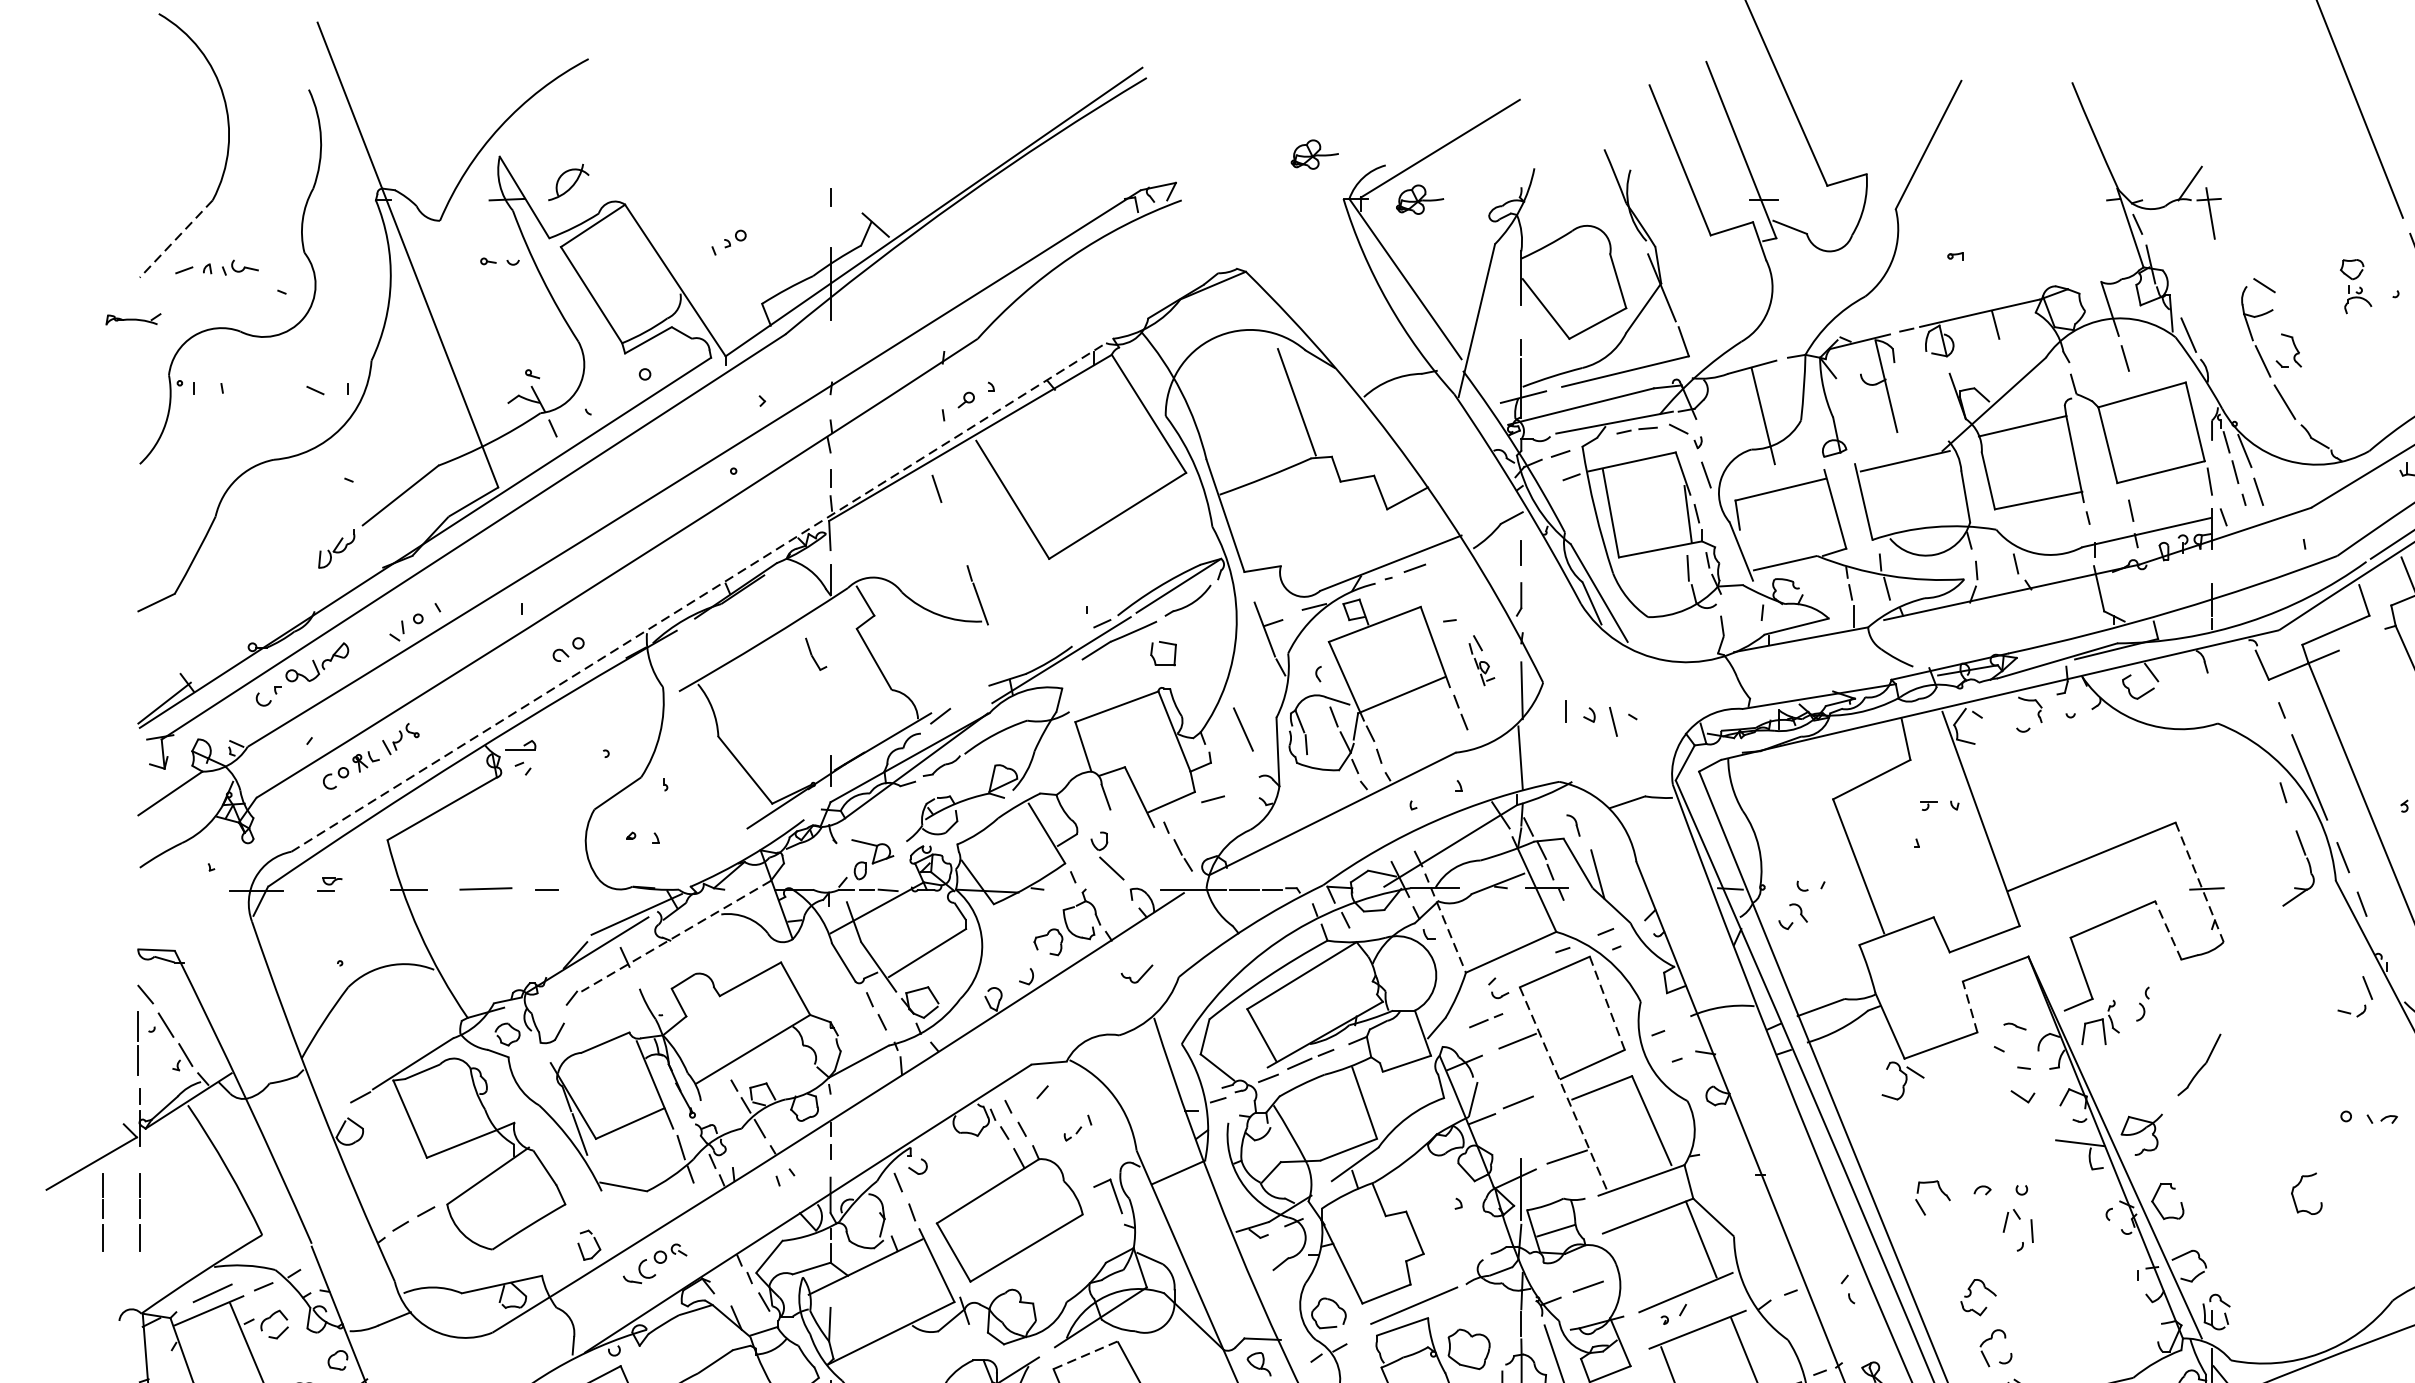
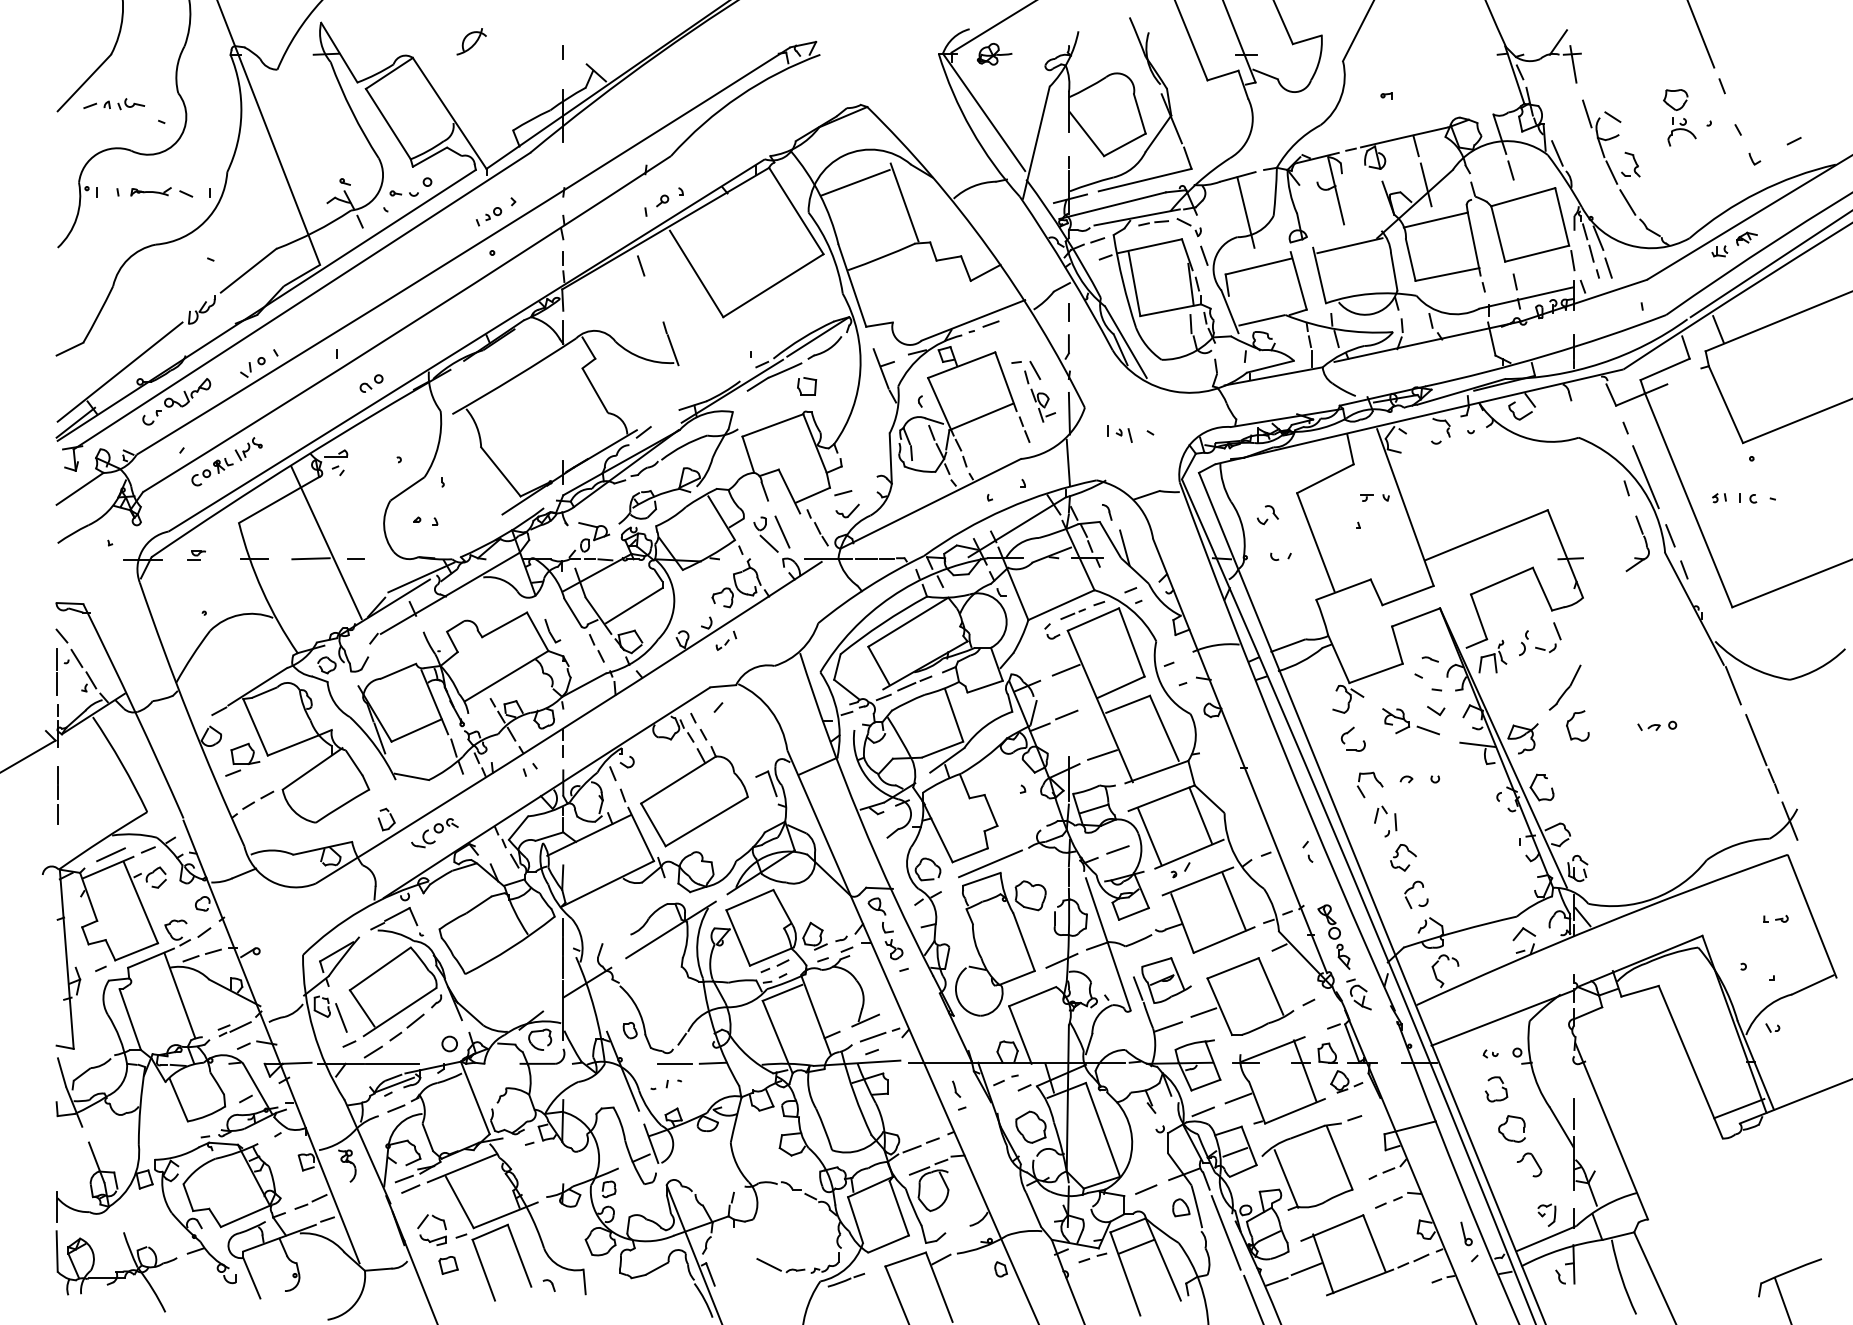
part: (1314, 154) -> (917, 21), removed
part: (568, 182) -> (471, 41), moved
line: (176, 239) -> (84, 83), dashed -> solid
part: (728, 242) -> (488, 216), moved
part: (498, 261) -> (403, 193), moved
line: (2229, 280) -> (1587, 113), added
part: (2355, 286) -> (1679, 117), size x1.43
part: (132, 318) -> (150, 191), moved
line: (1229, 374) -> (855, 182), added
line: (2008, 377) -> (1425, 184), added
arc: (698, 597) -> (466, 345), dashed -> solid
line: (224, 633) -> (119, 371), added
part: (815, 654) -> (552, 631), moved
part: (1481, 660) -> (1039, 391), size x1.67
part: (1590, 717) -> (1119, 433), size x0.62
line: (1243, 728) -> (782, 531), moved
line: (507, 866) -> (326, 542), added
line: (2199, 883) -> (1565, 554), dashed -> solid
part: (1792, 917) -> (1267, 515), moved
line: (1445, 924) -> (1013, 584), dashed -> solid
line: (2168, 929) -> (1542, 588), dashed -> solid
line: (675, 936) -> (449, 593), dashed -> solid
part: (1136, 973) -> (847, 510), moved
line: (1608, 1003) -> (1132, 642), dashed -> solid
part: (2365, 1004) -> (1555, 643), moved
line: (1970, 1006) -> (1397, 644), dashed -> solid
line: (1485, 1019) -> (1072, 613), moved
line: (1564, 1090) -> (1100, 706), dashed -> solid
part: (1988, 1111) -> (1410, 721), added
part: (2381, 1118) -> (1648, 726), moved
part: (1078, 1127) -> (726, 640), moved
part: (1903, 1127) -> (1348, 733), added
part: (392, 1163) -> (242, 759), added
part: (2299, 1185) -> (1572, 719), moved
line: (102, 1212) -> (30, 795), removed
part: (2019, 1220) -> (1386, 814), moved
line: (1631, 1268) -> (1149, 836), added
line: (1084, 1355) -> (749, 900), dashed -> solid

